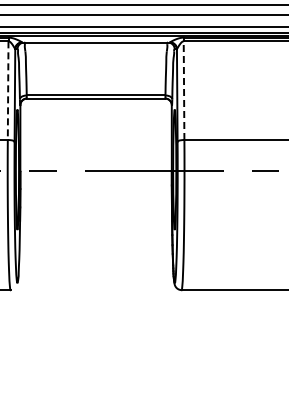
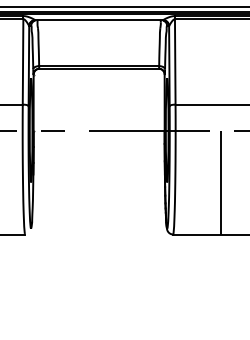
line: (184, 90) -> (175, 61), dashed -> solid
line: (8, 91) -> (23, 62), dashed -> solid
line: (237, 230) -> (221, 182), added

